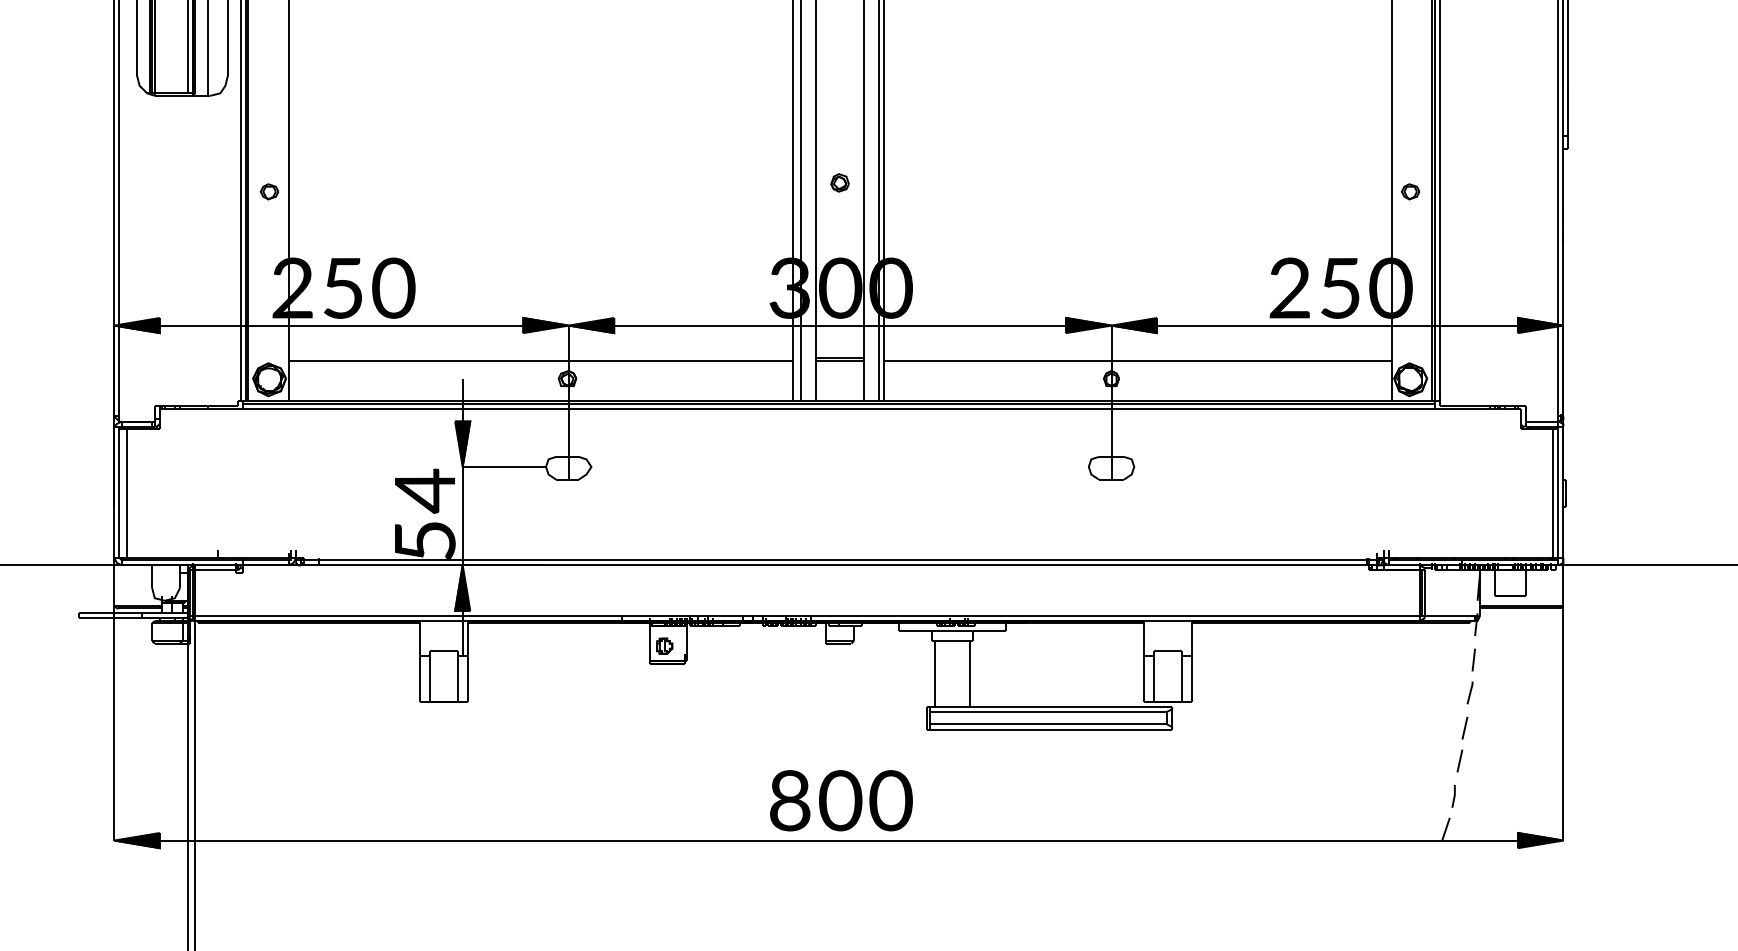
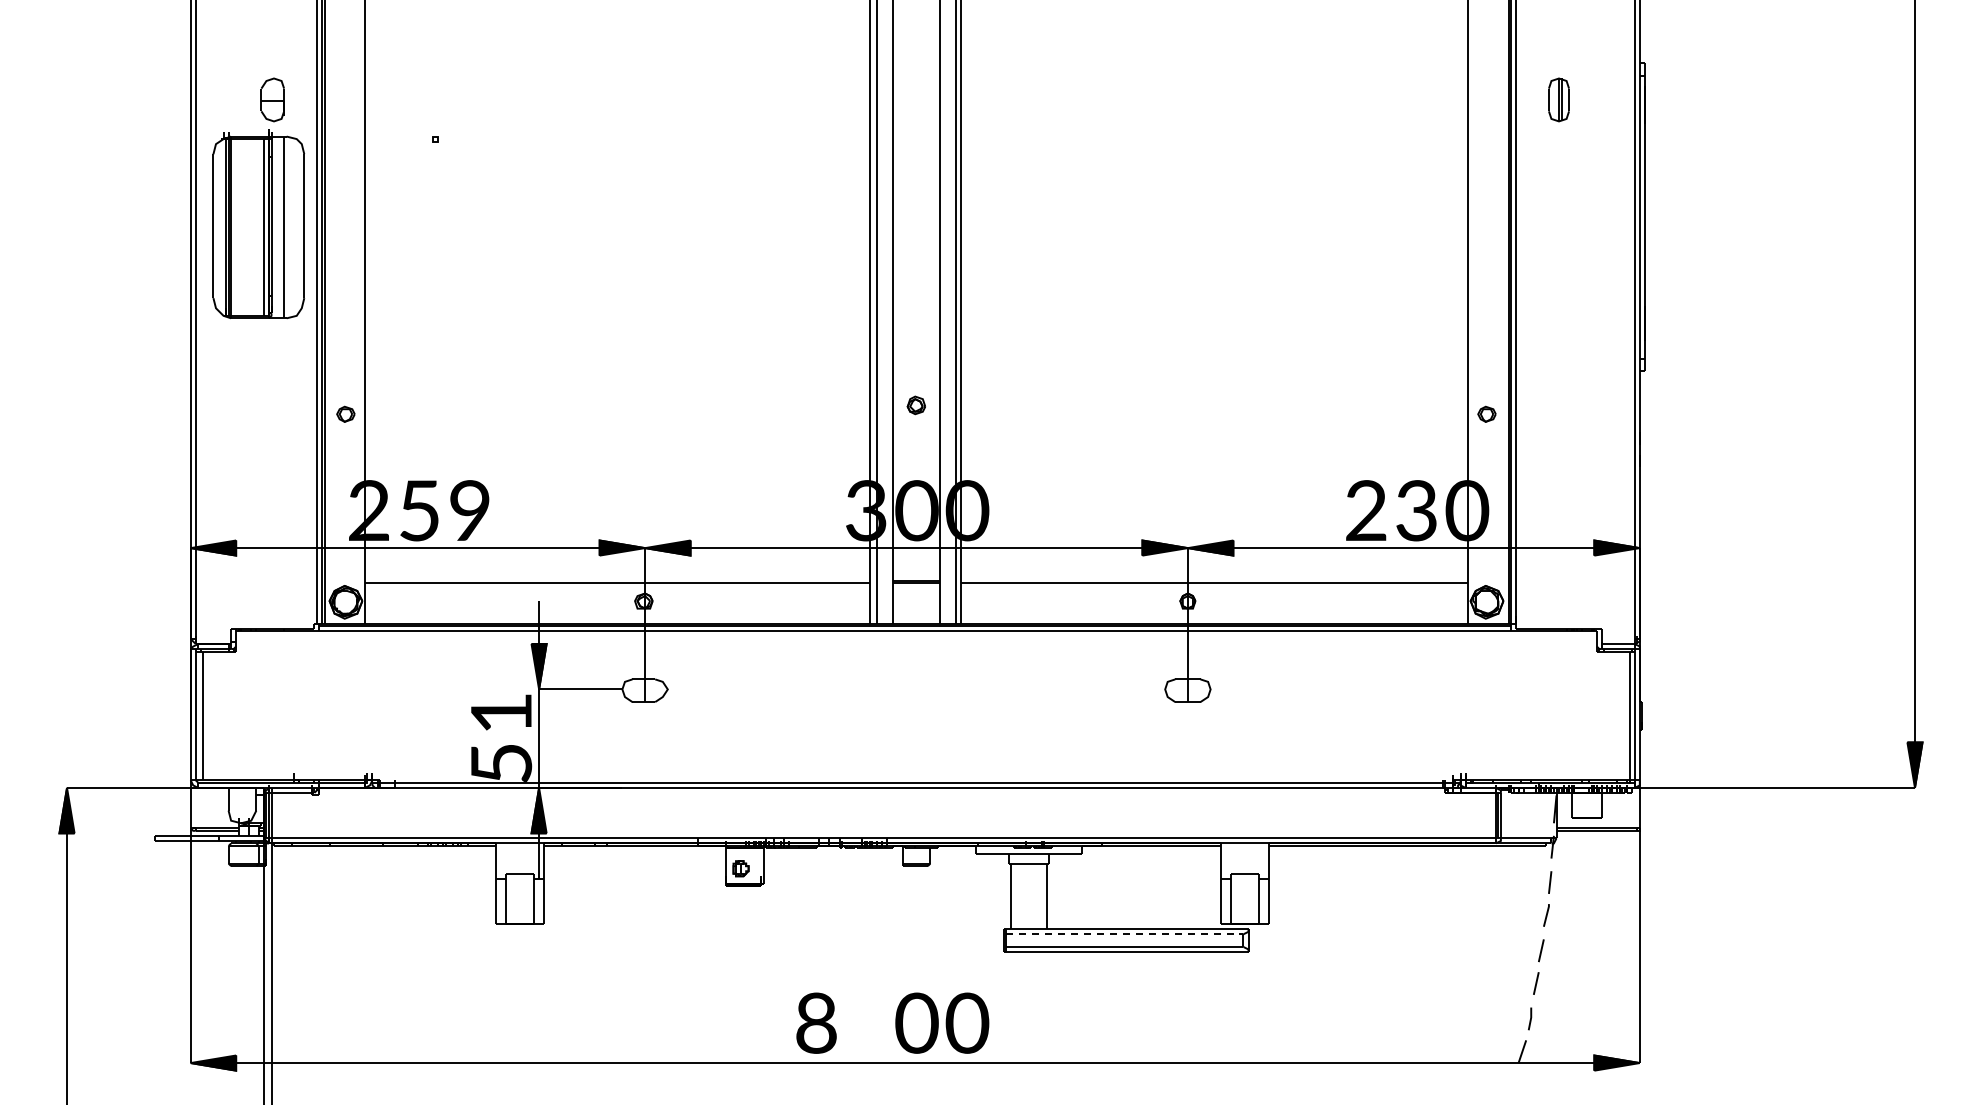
text: (393, 288) -> (469, 510), 0 -> 9
text: (1340, 288) -> (1416, 510), 5 -> 3
text: (425, 491) -> (501, 713), 4 -> 1
line: (1048, 712) -> (1124, 934), solid -> dashed
text: (790, 800) -> (816, 1022), moved

